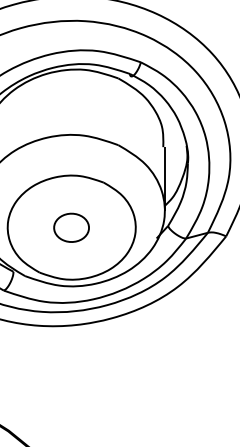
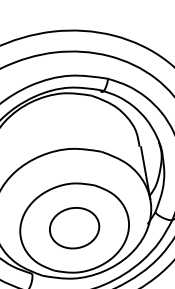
part: (71, 227) -> (74, 227), size x1.67

